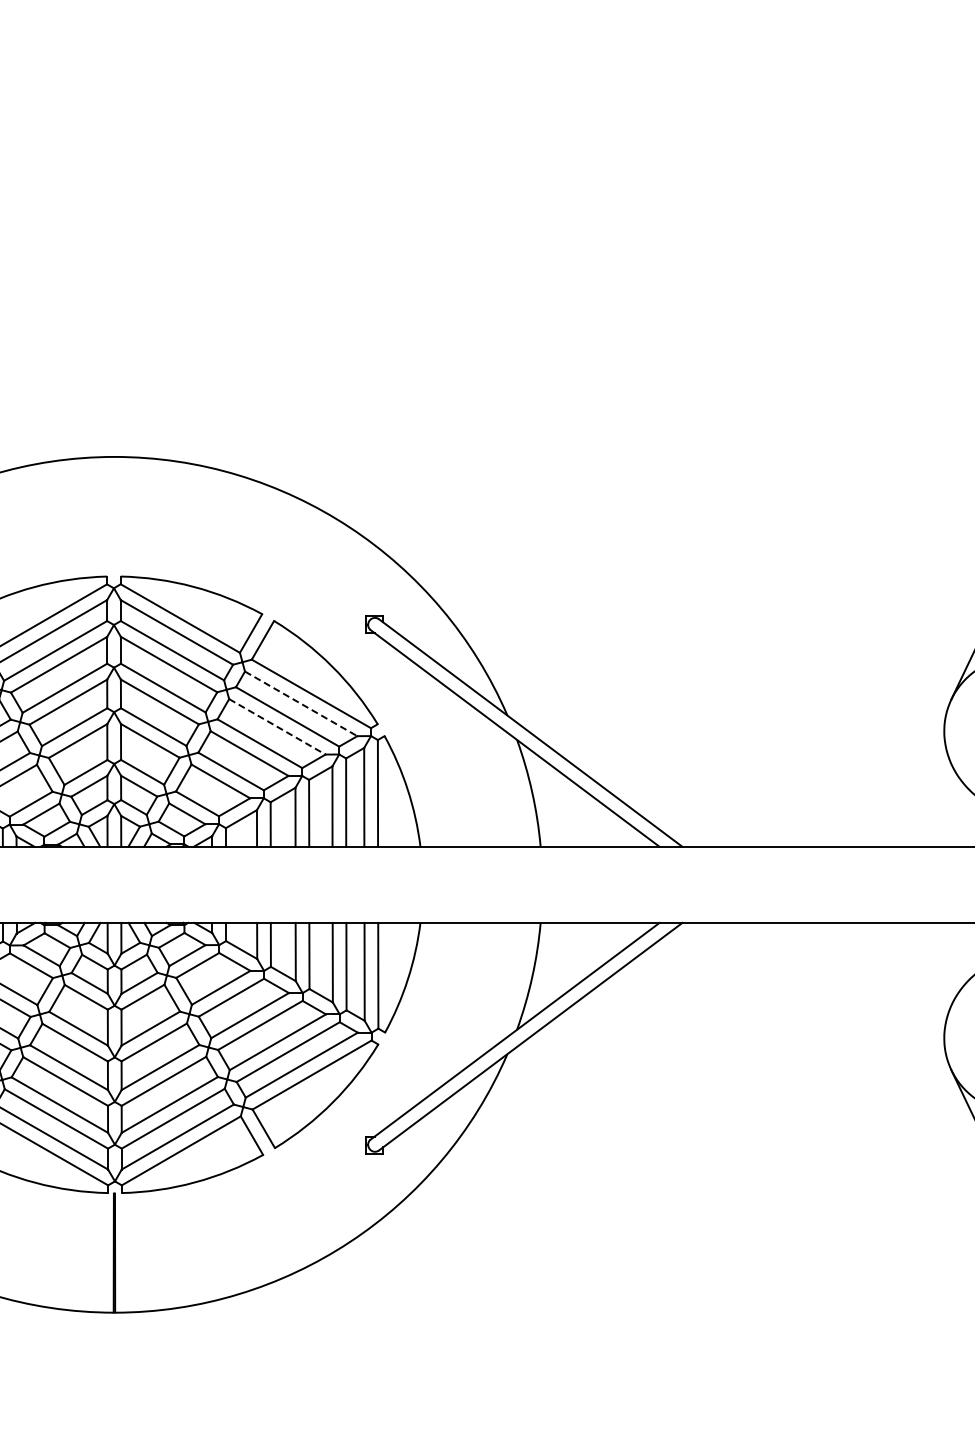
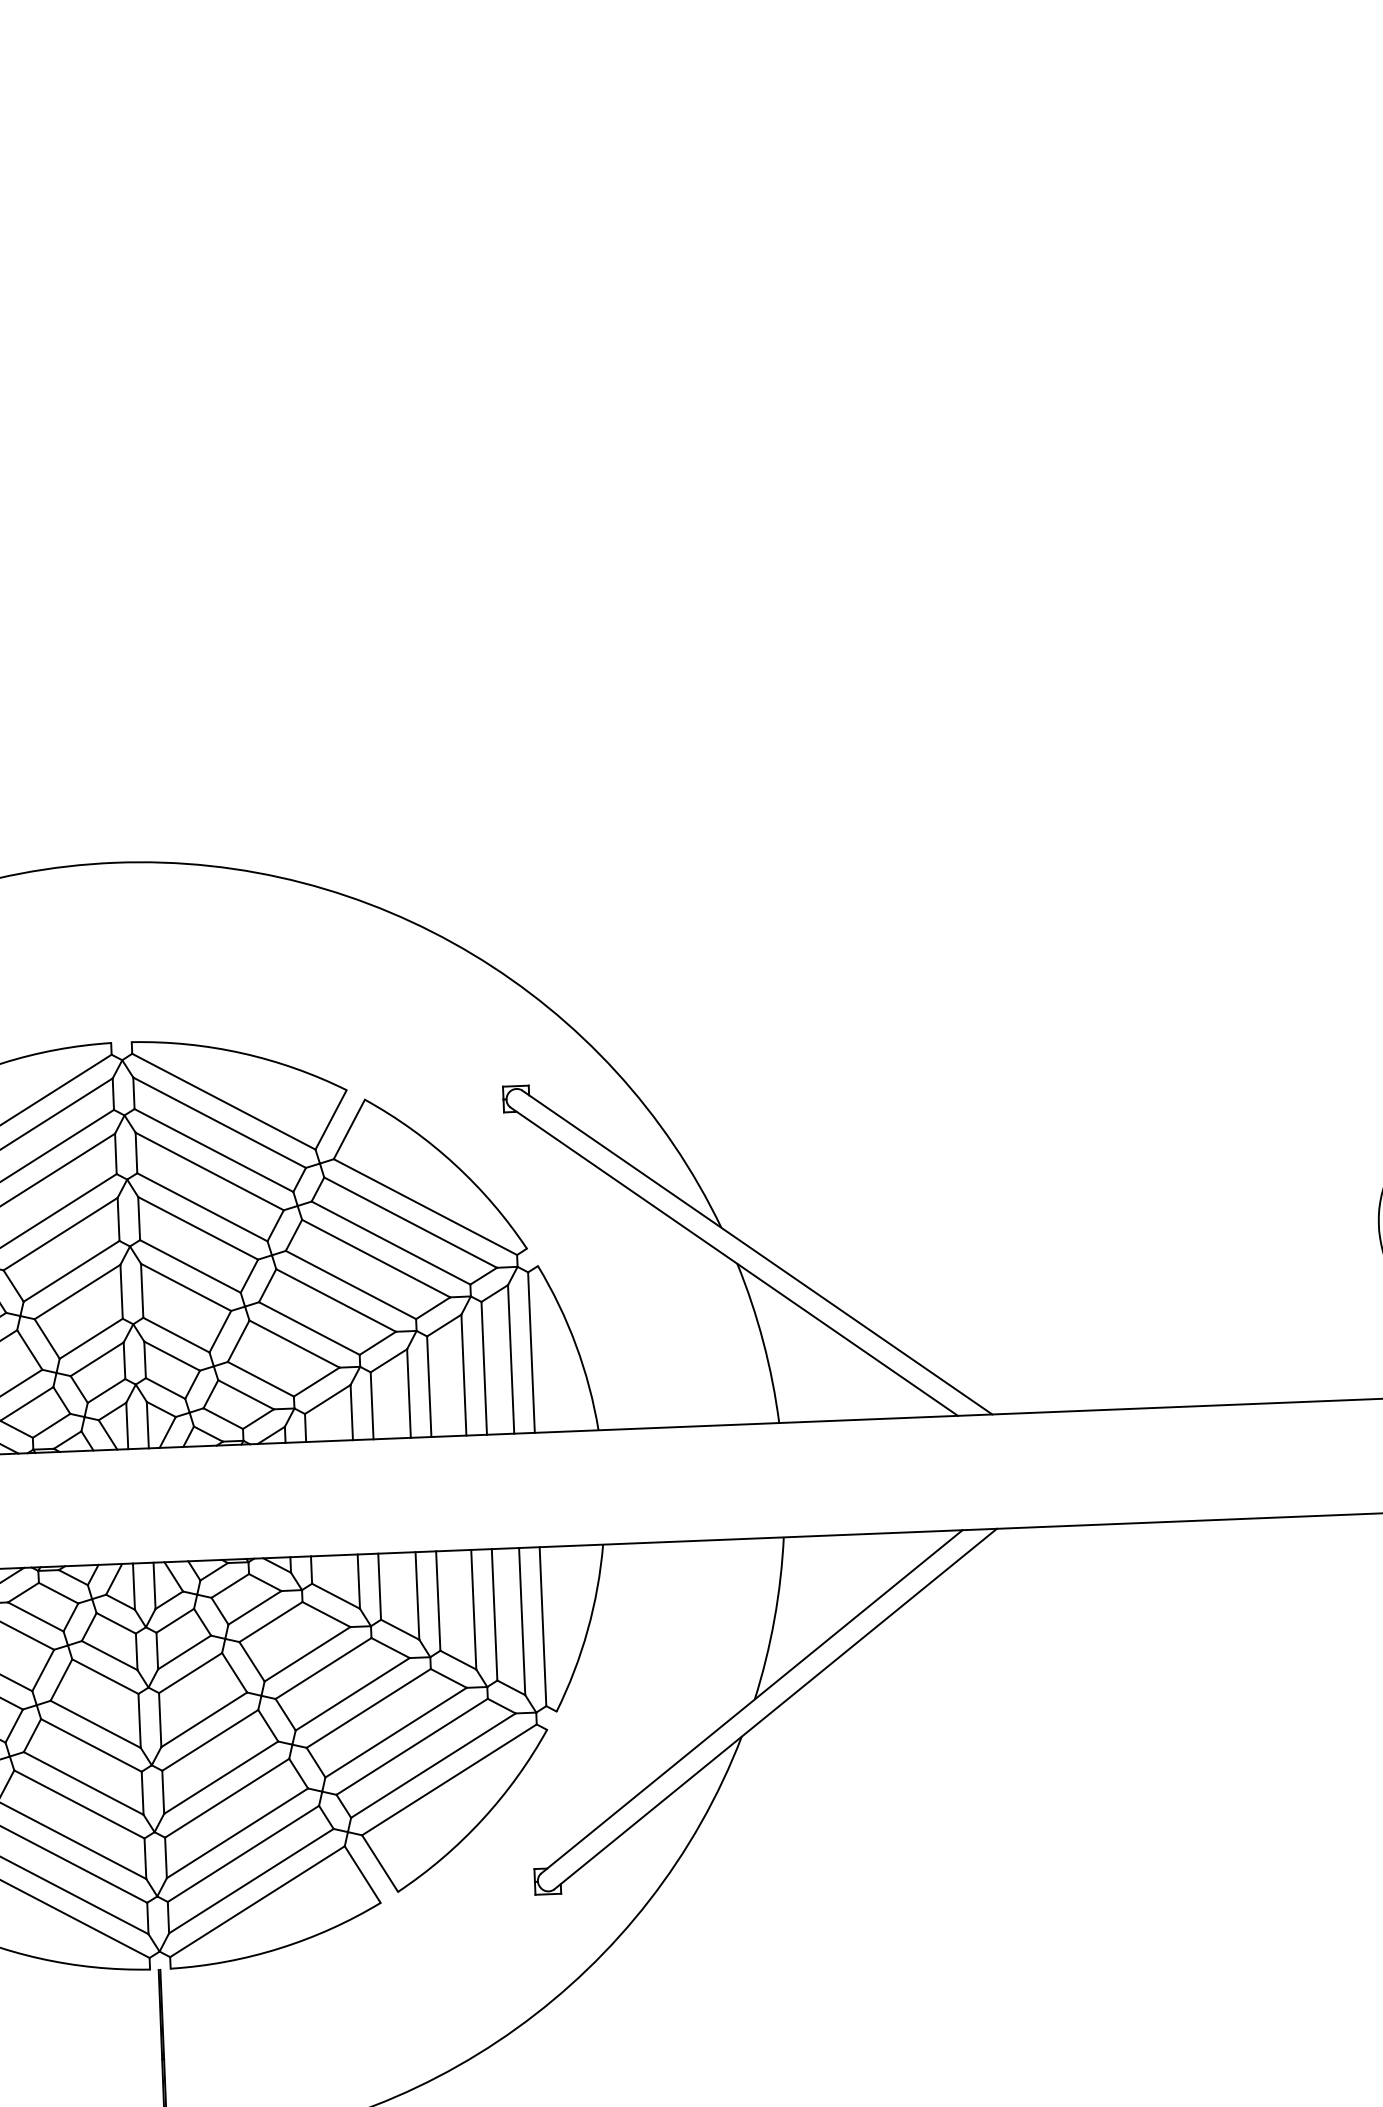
line: (301, 703) -> (411, 1222), dashed -> solid
line: (277, 726) -> (376, 1258), dashed -> solid

